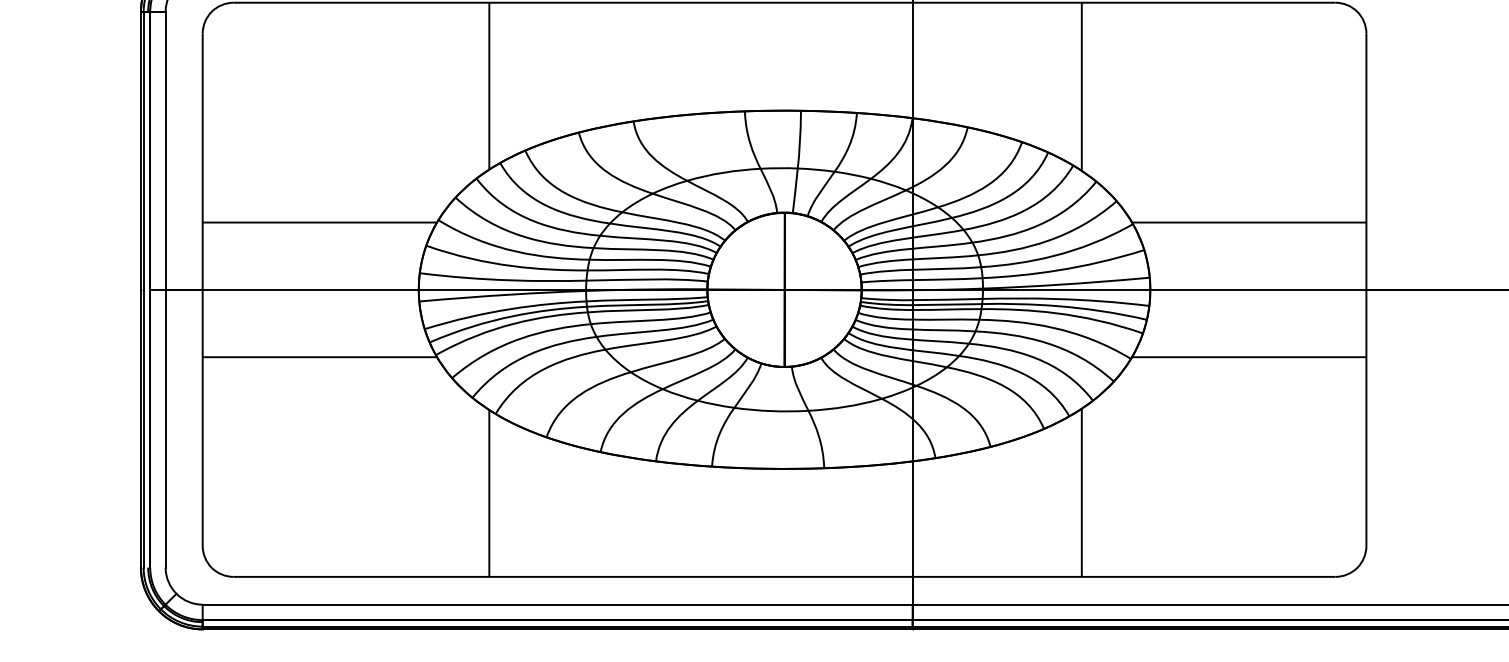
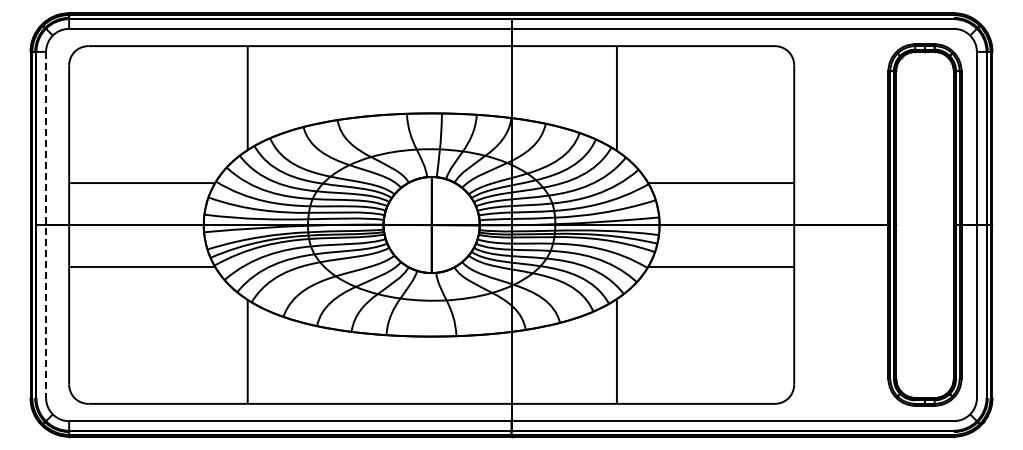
line: (166, 290) -> (46, 225), solid -> dashed

